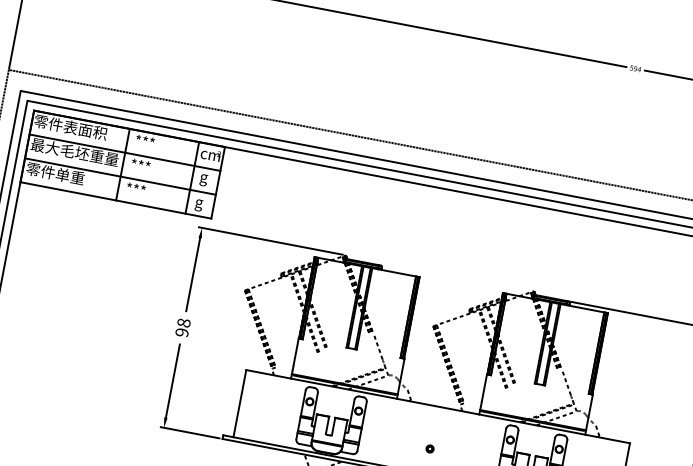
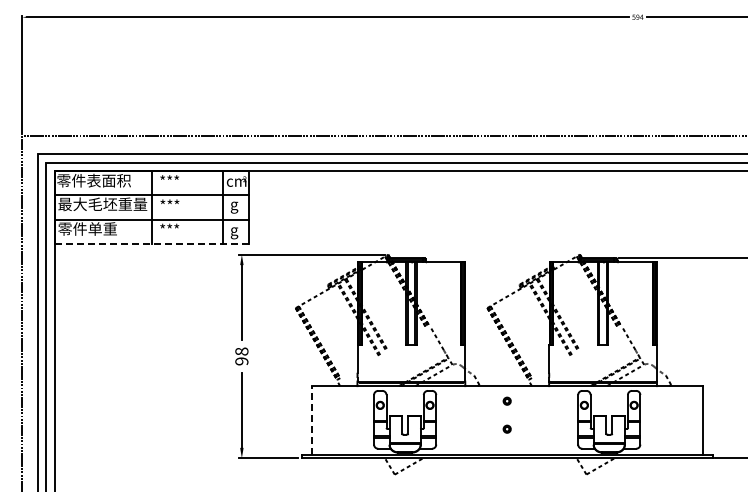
line: (116, 200) -> (152, 243), solid -> dashed
line: (239, 402) -> (311, 419), solid -> dashed
part: (434, 420) -> (506, 400), added

